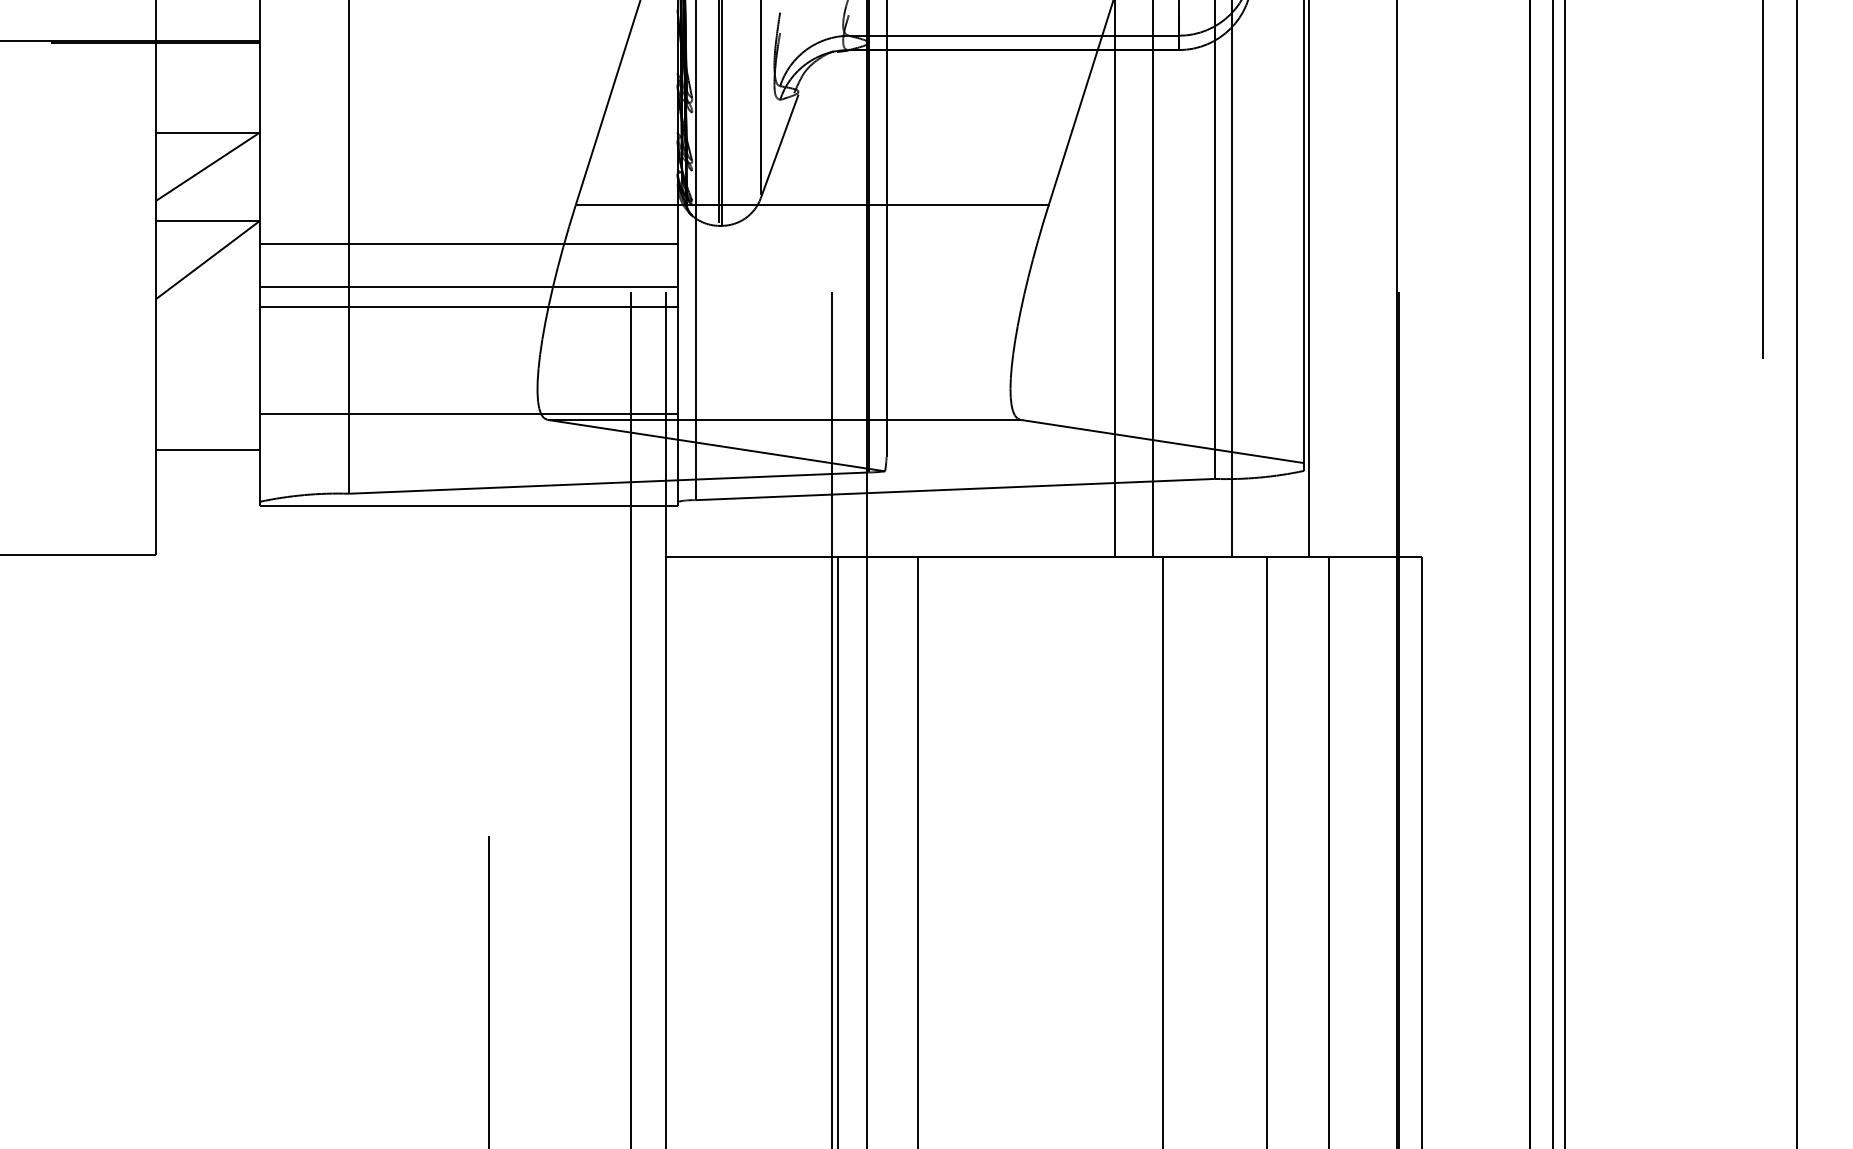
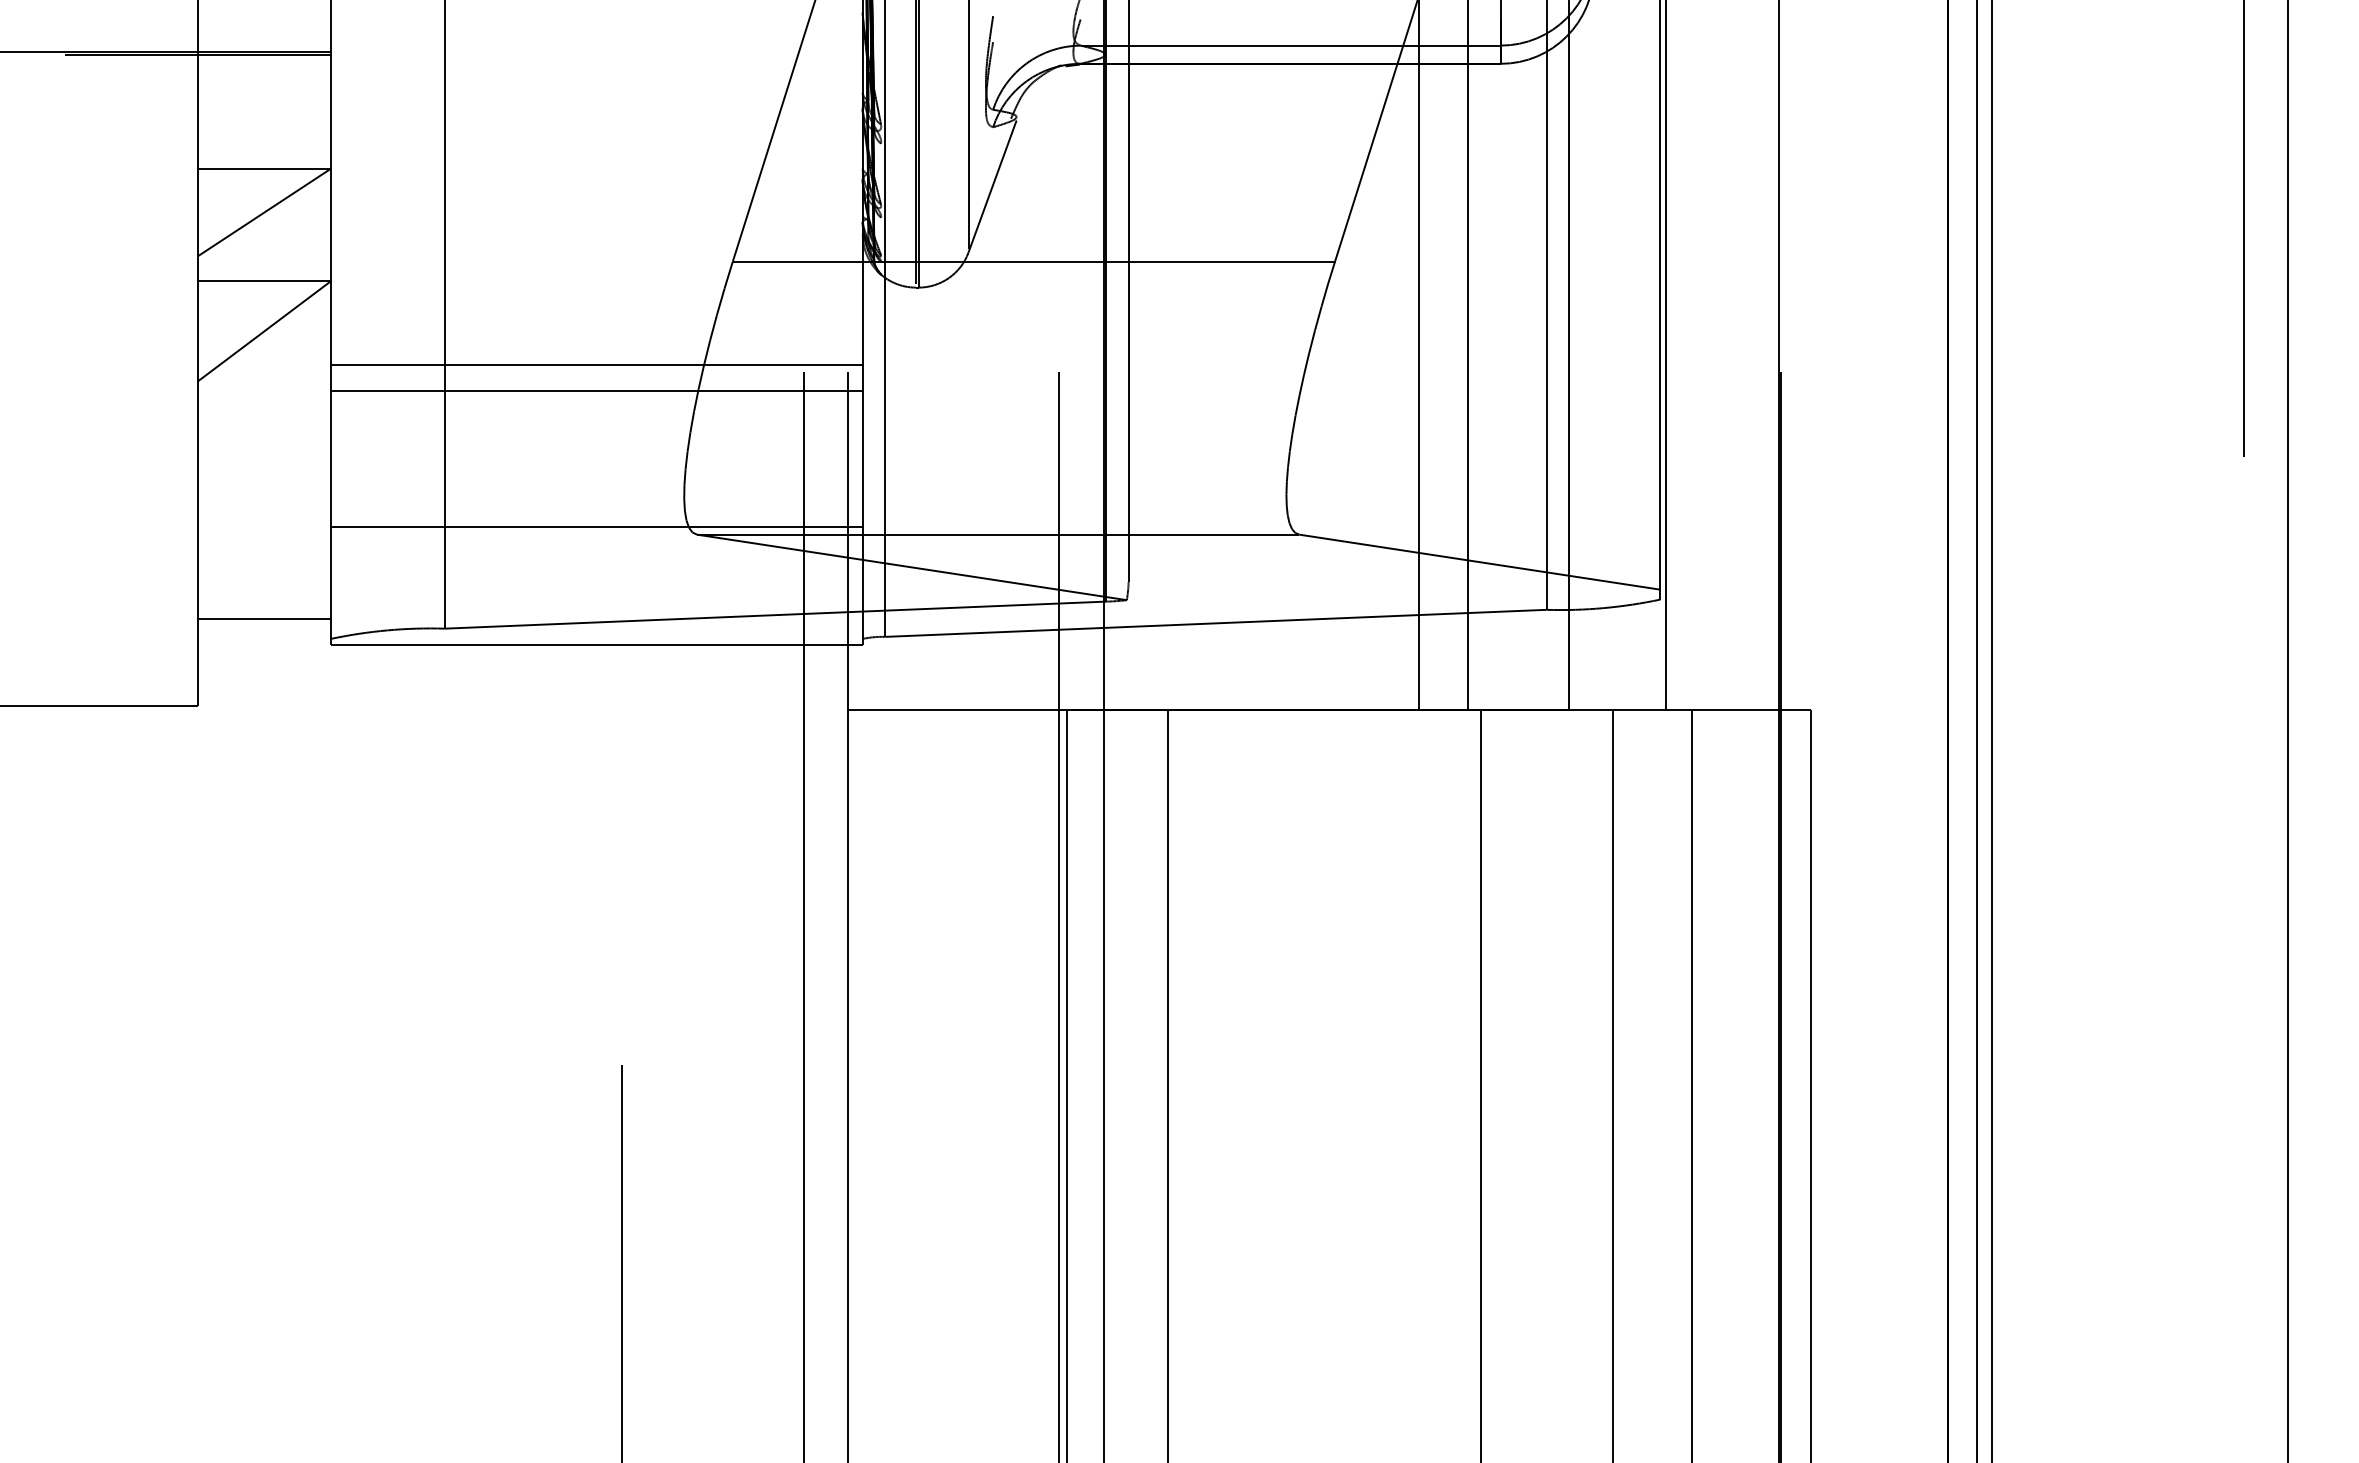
line: (468, 243) -> (596, 310), removed
line: (207, 450) -> (264, 619), moved

